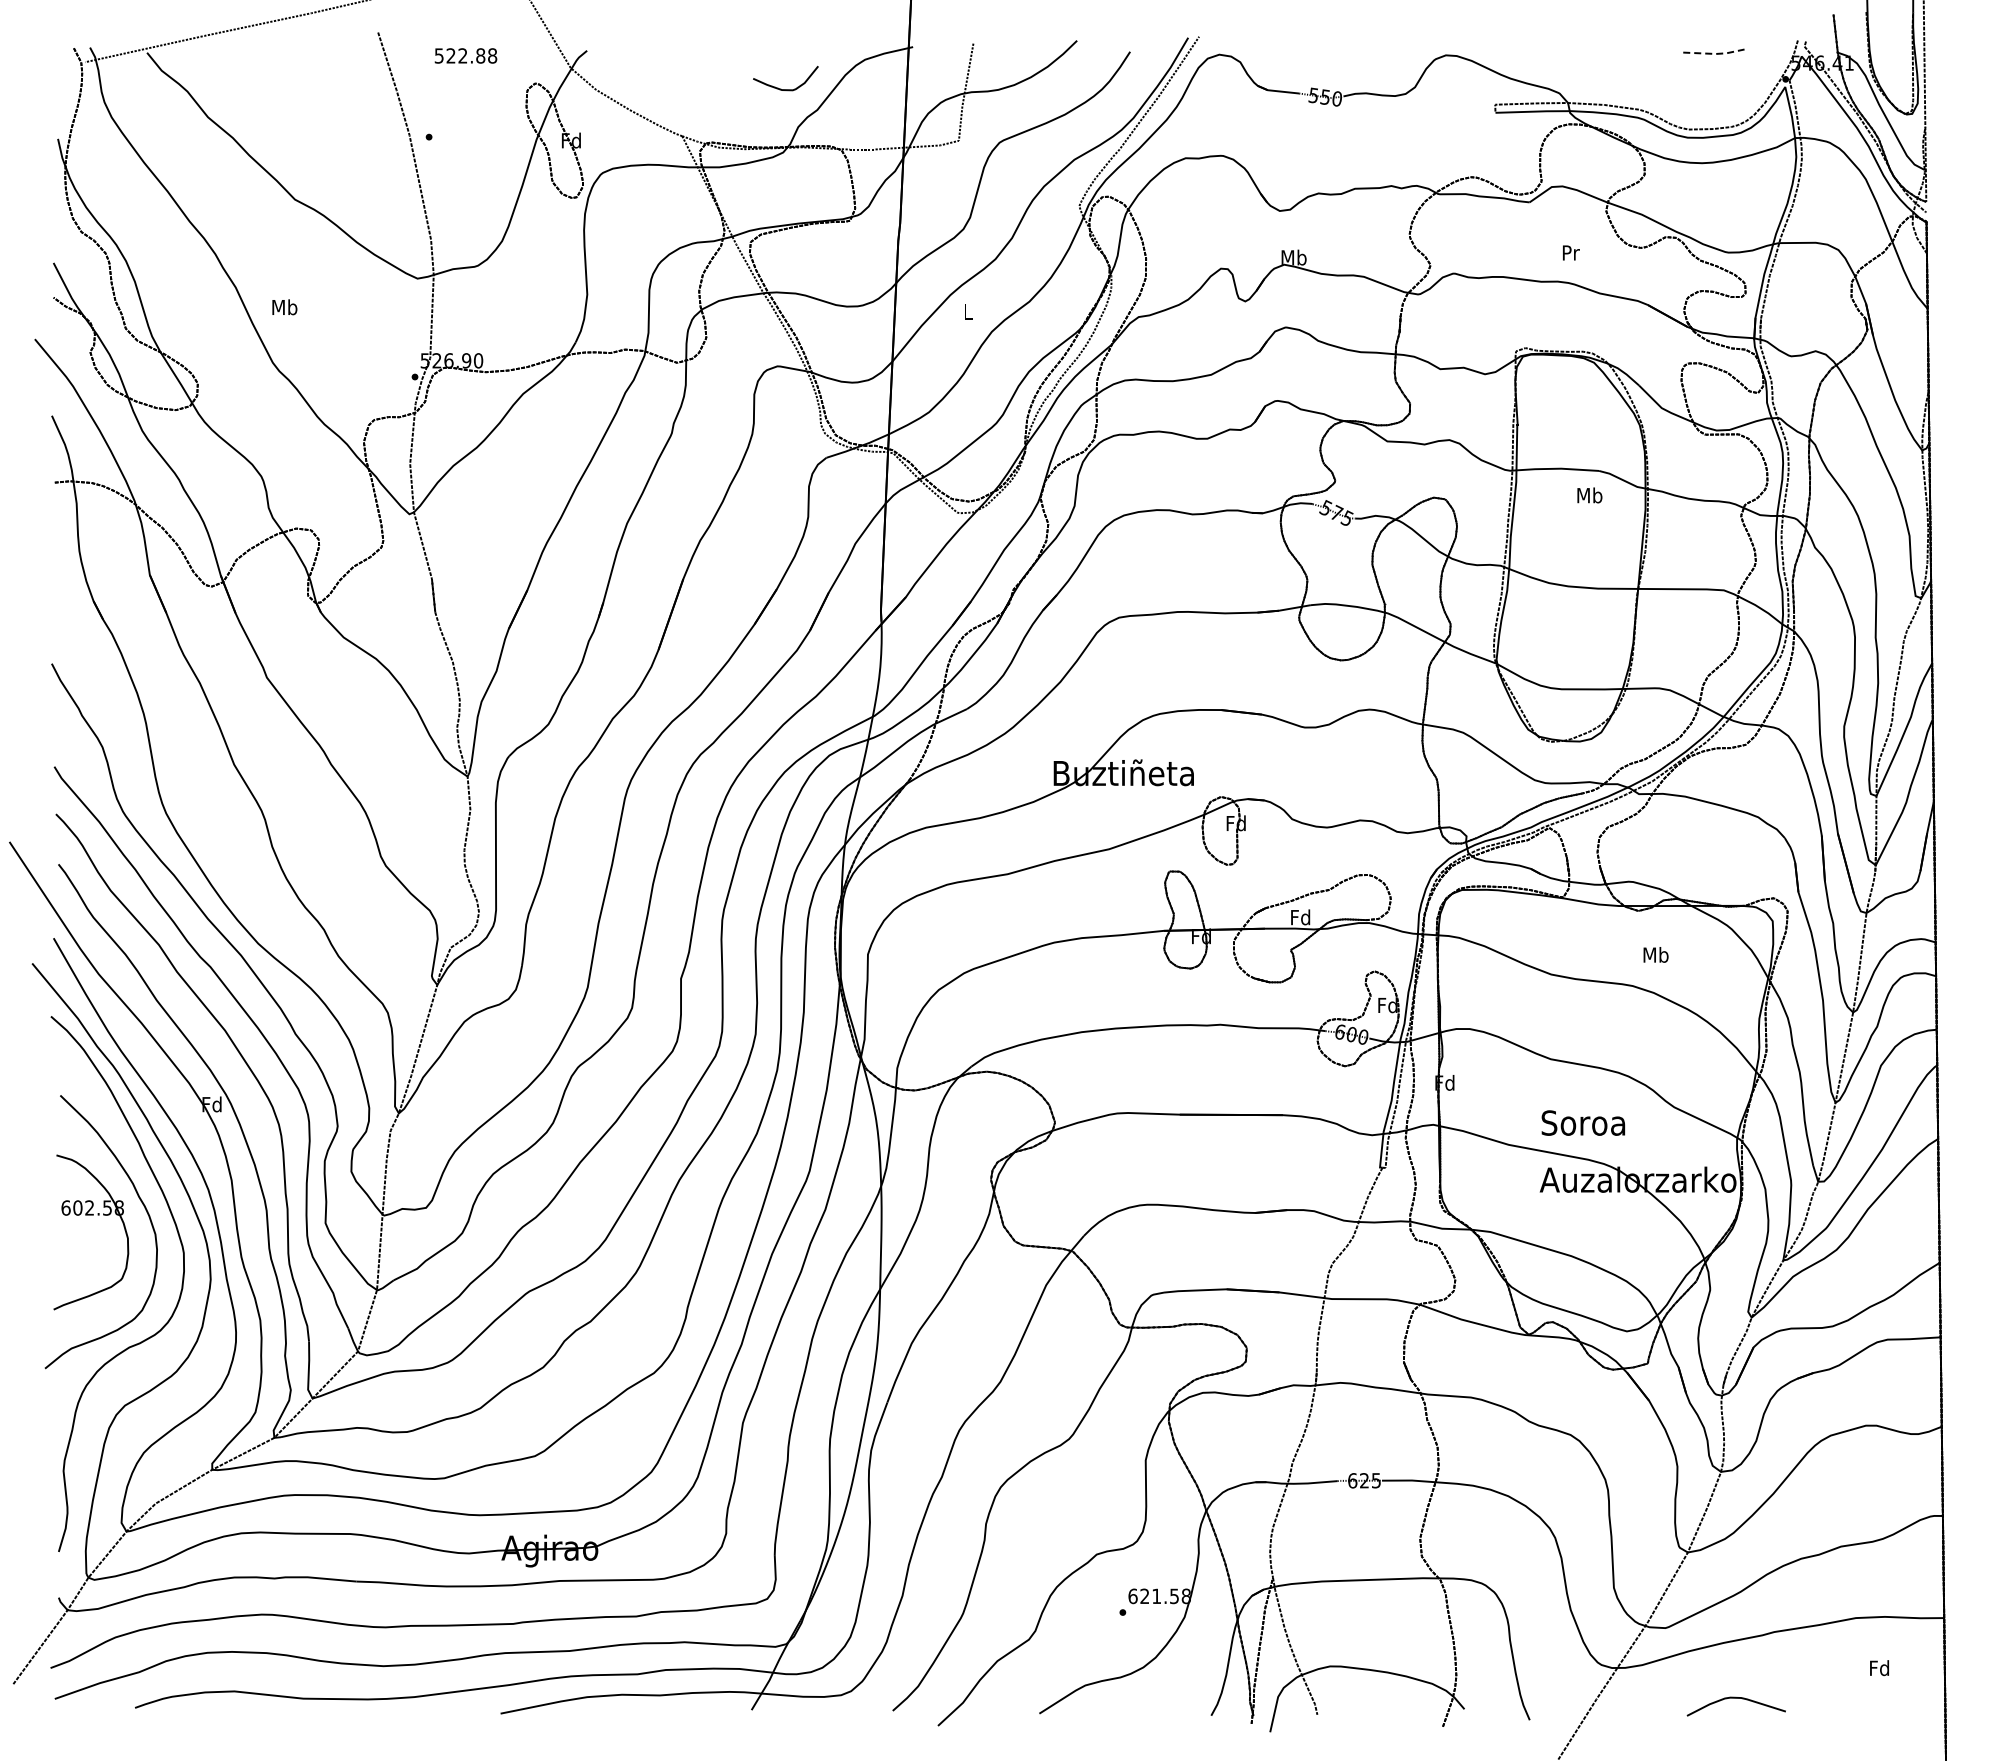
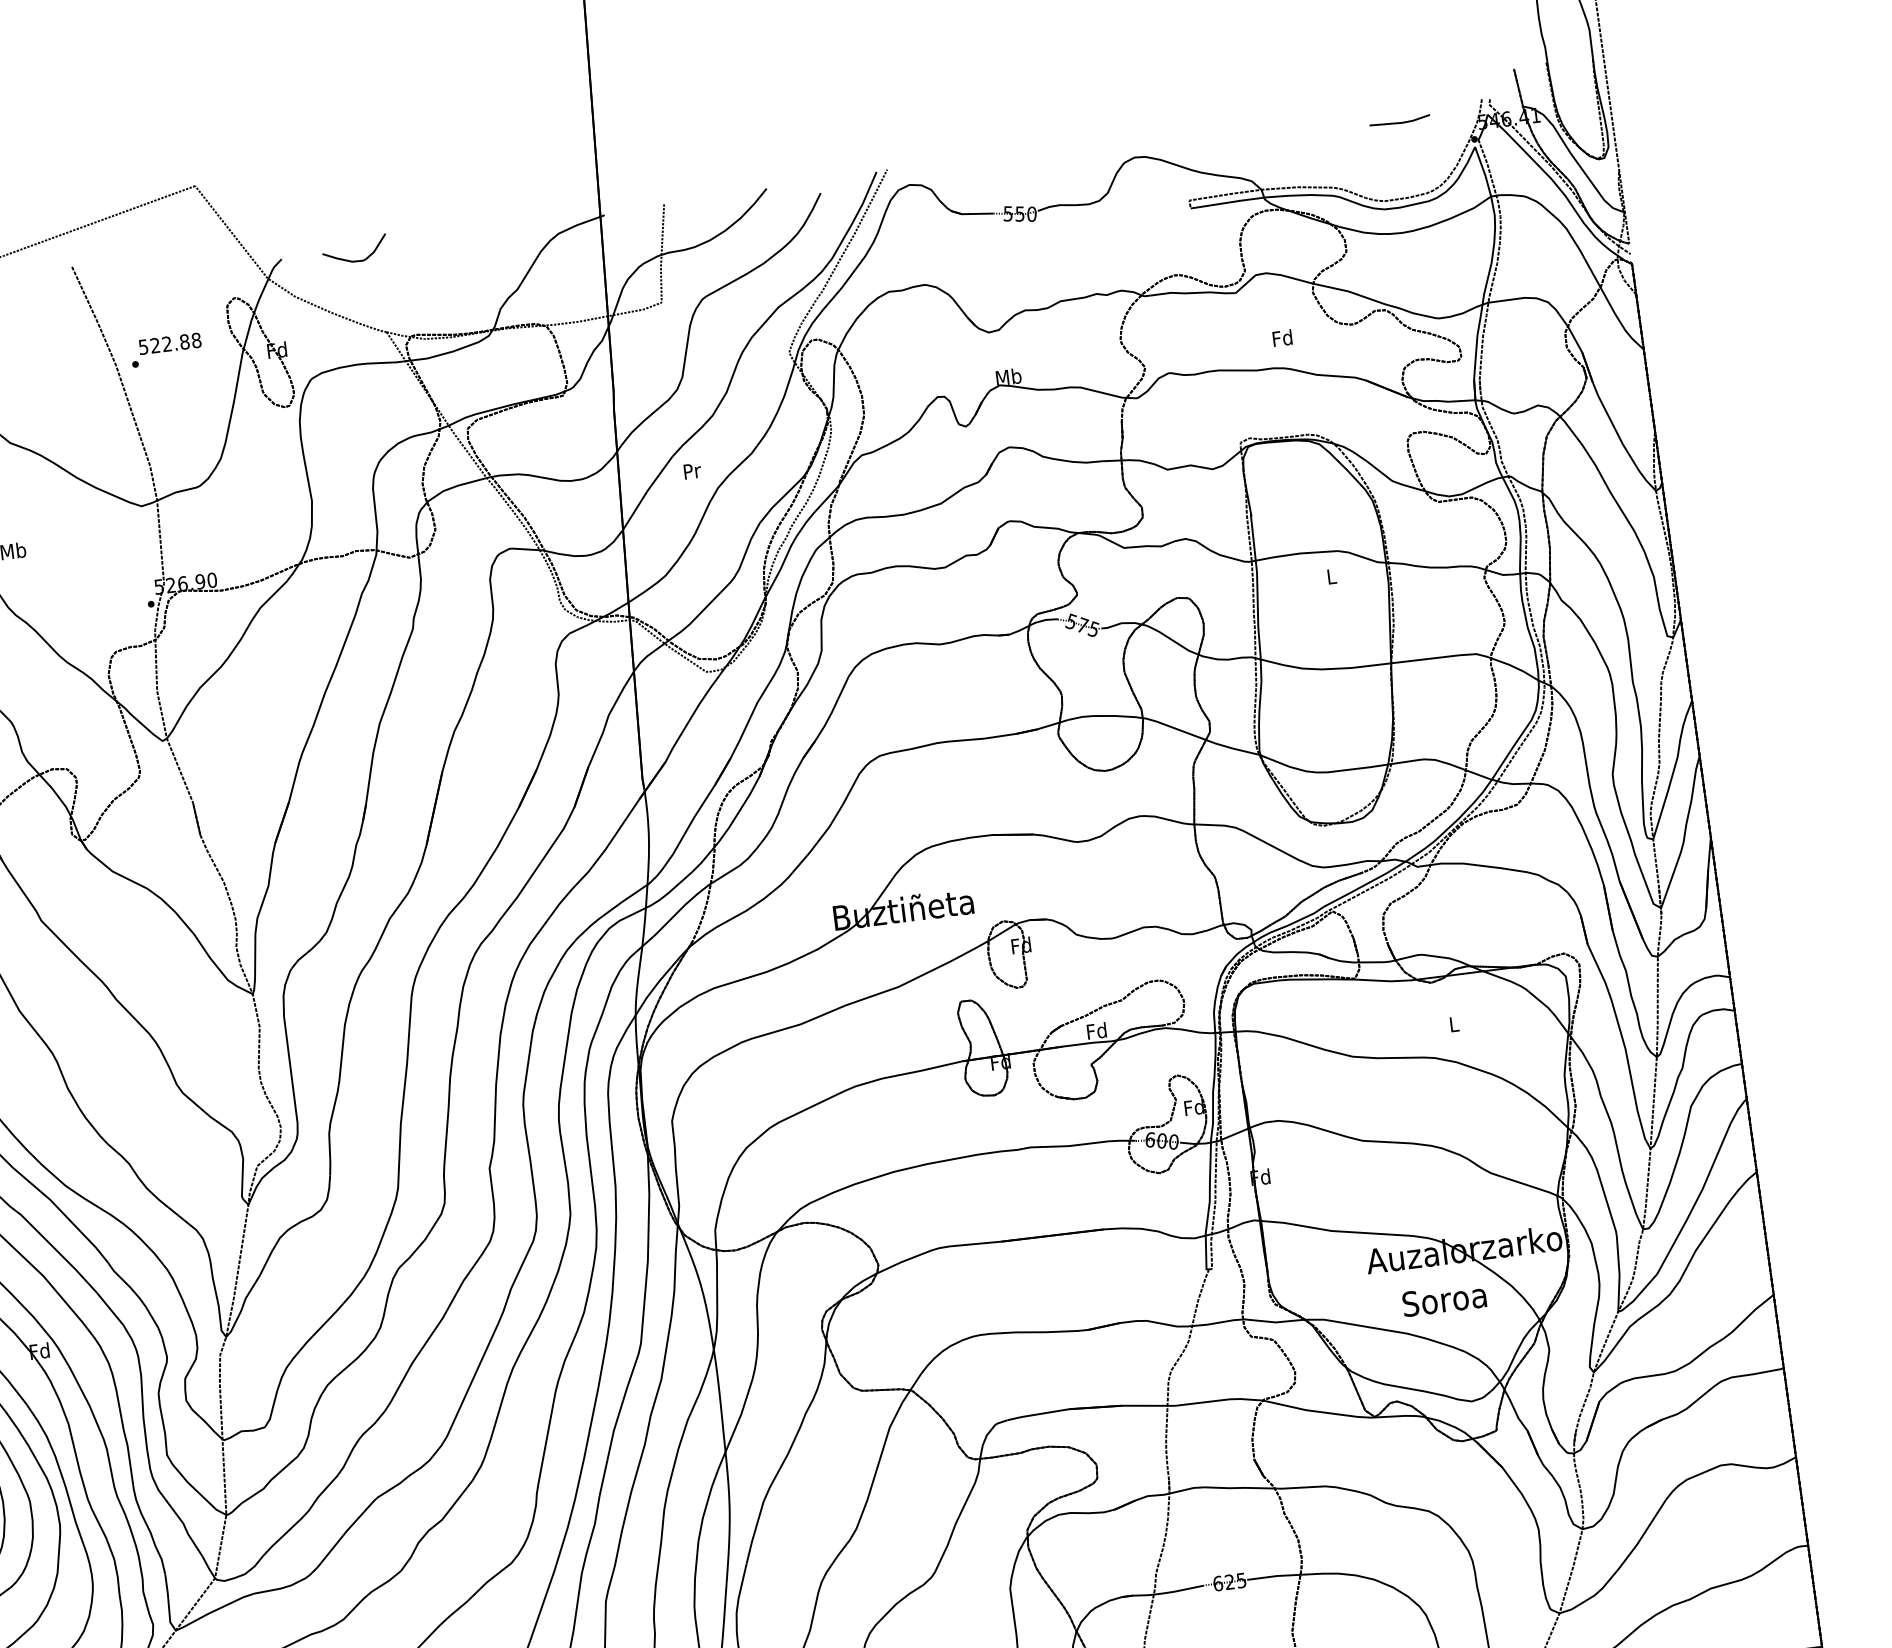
line: (1715, 53) -> (1401, 122), dashed -> solid
text: (465, 55) -> (169, 343), moved
curve: (781, 88) -> (351, 260), moved
text: (1570, 252) -> (1282, 337), Pr -> Fd
text: (968, 311) -> (692, 470), L -> Pr
text: (1589, 495) -> (1331, 576), Mb -> L
text: (1655, 954) -> (1453, 1023), Mb -> L
text: (1583, 1122) -> (1444, 1299), moved

